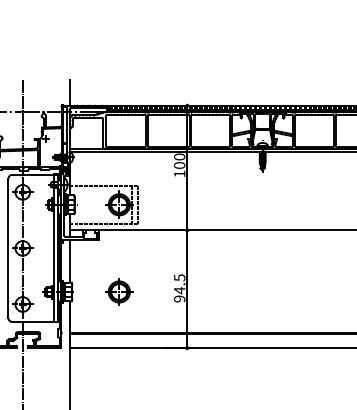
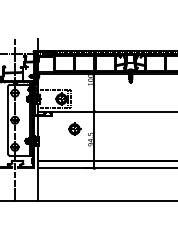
part: (119, 290) -> (74, 128), moved

